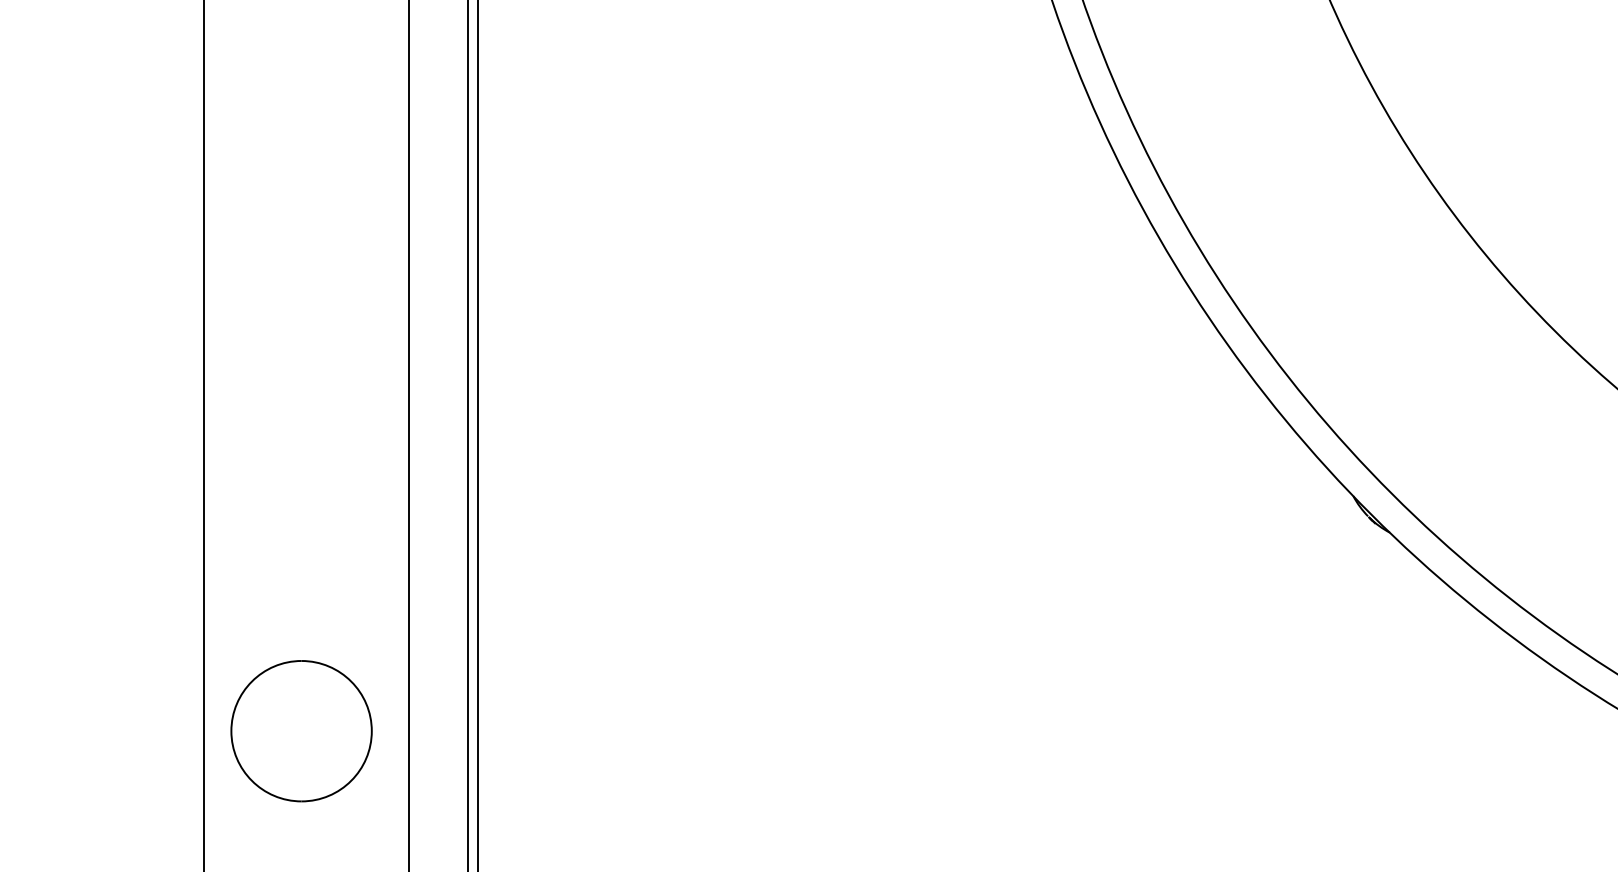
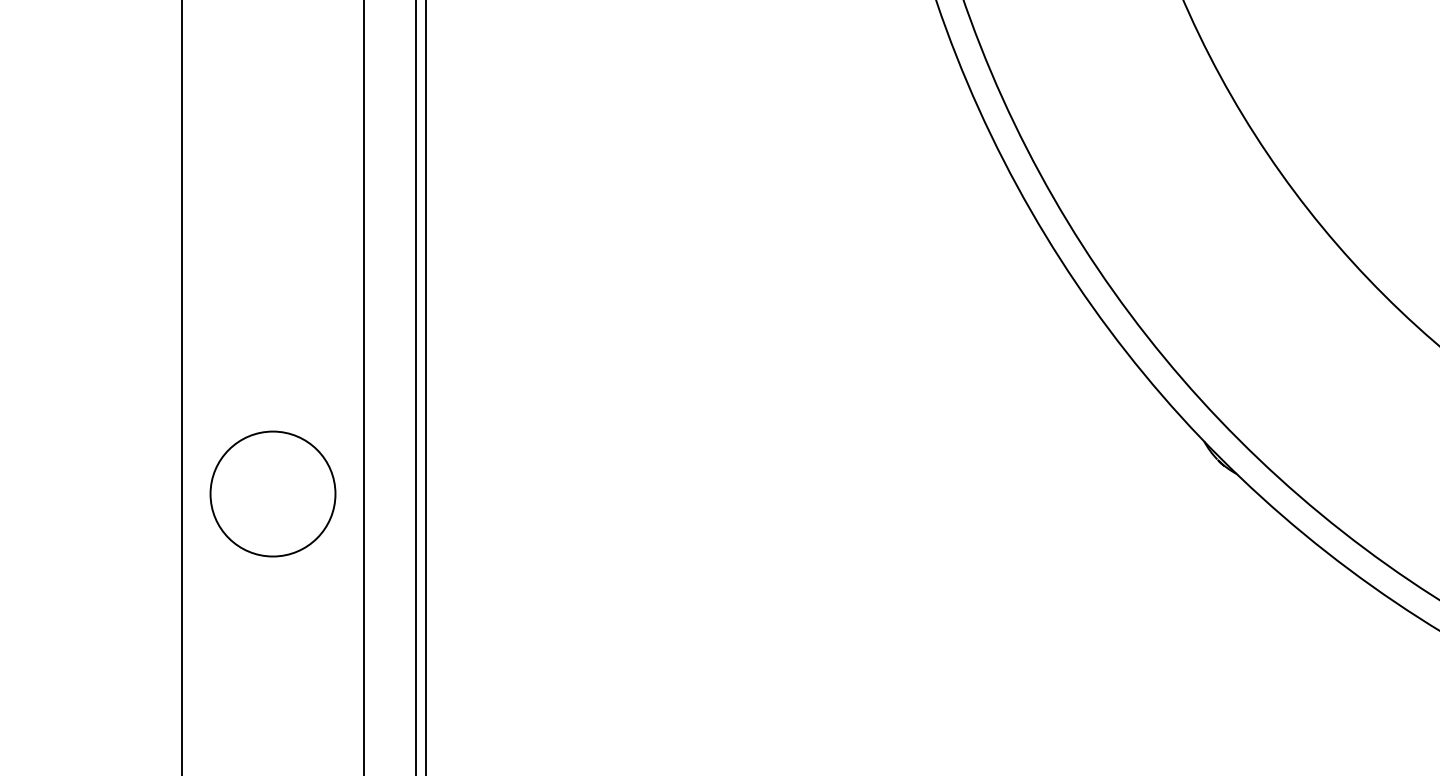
part: (301, 731) -> (272, 494), moved

